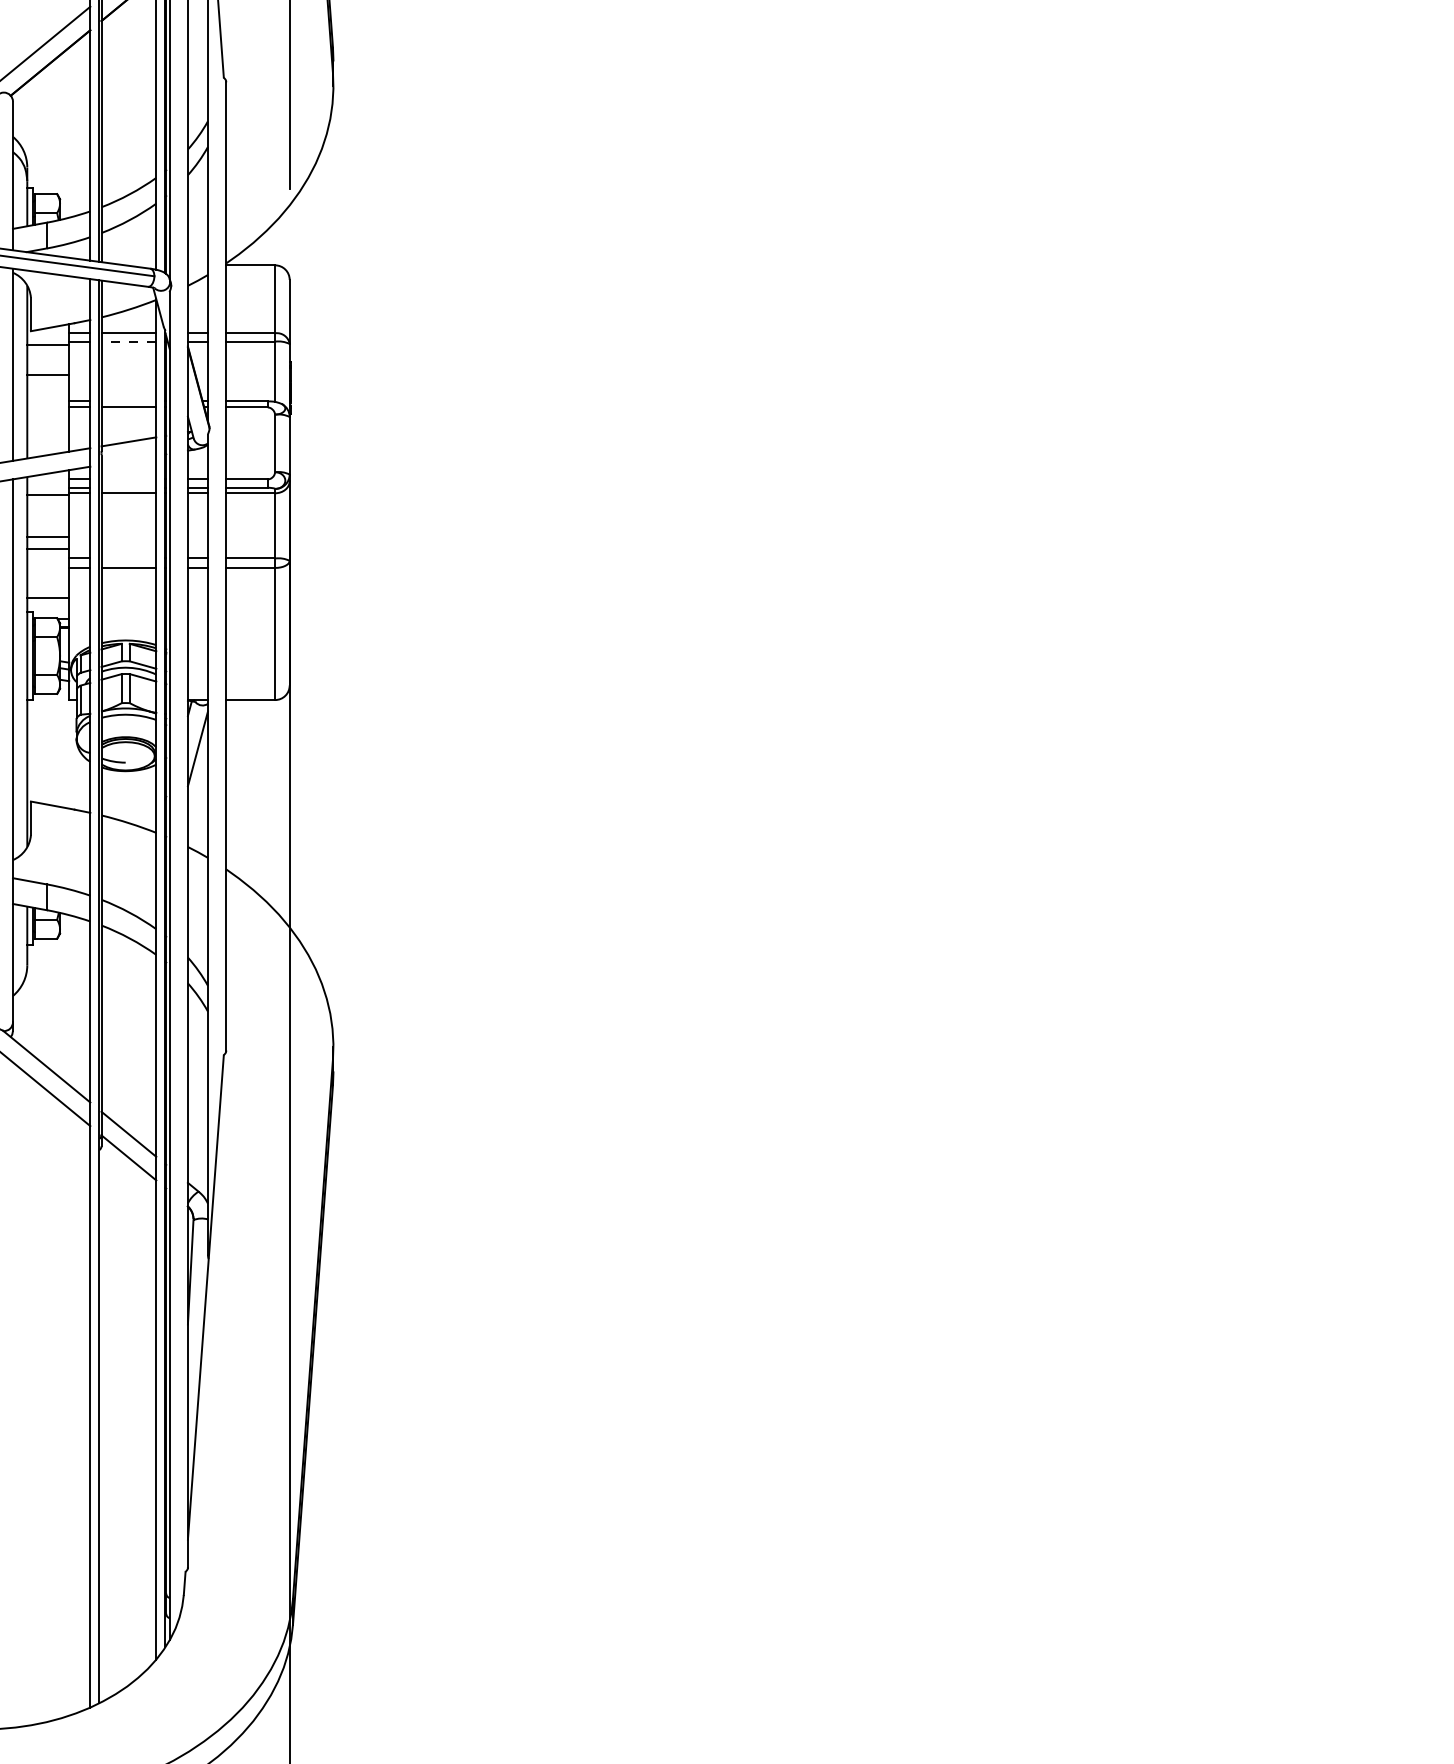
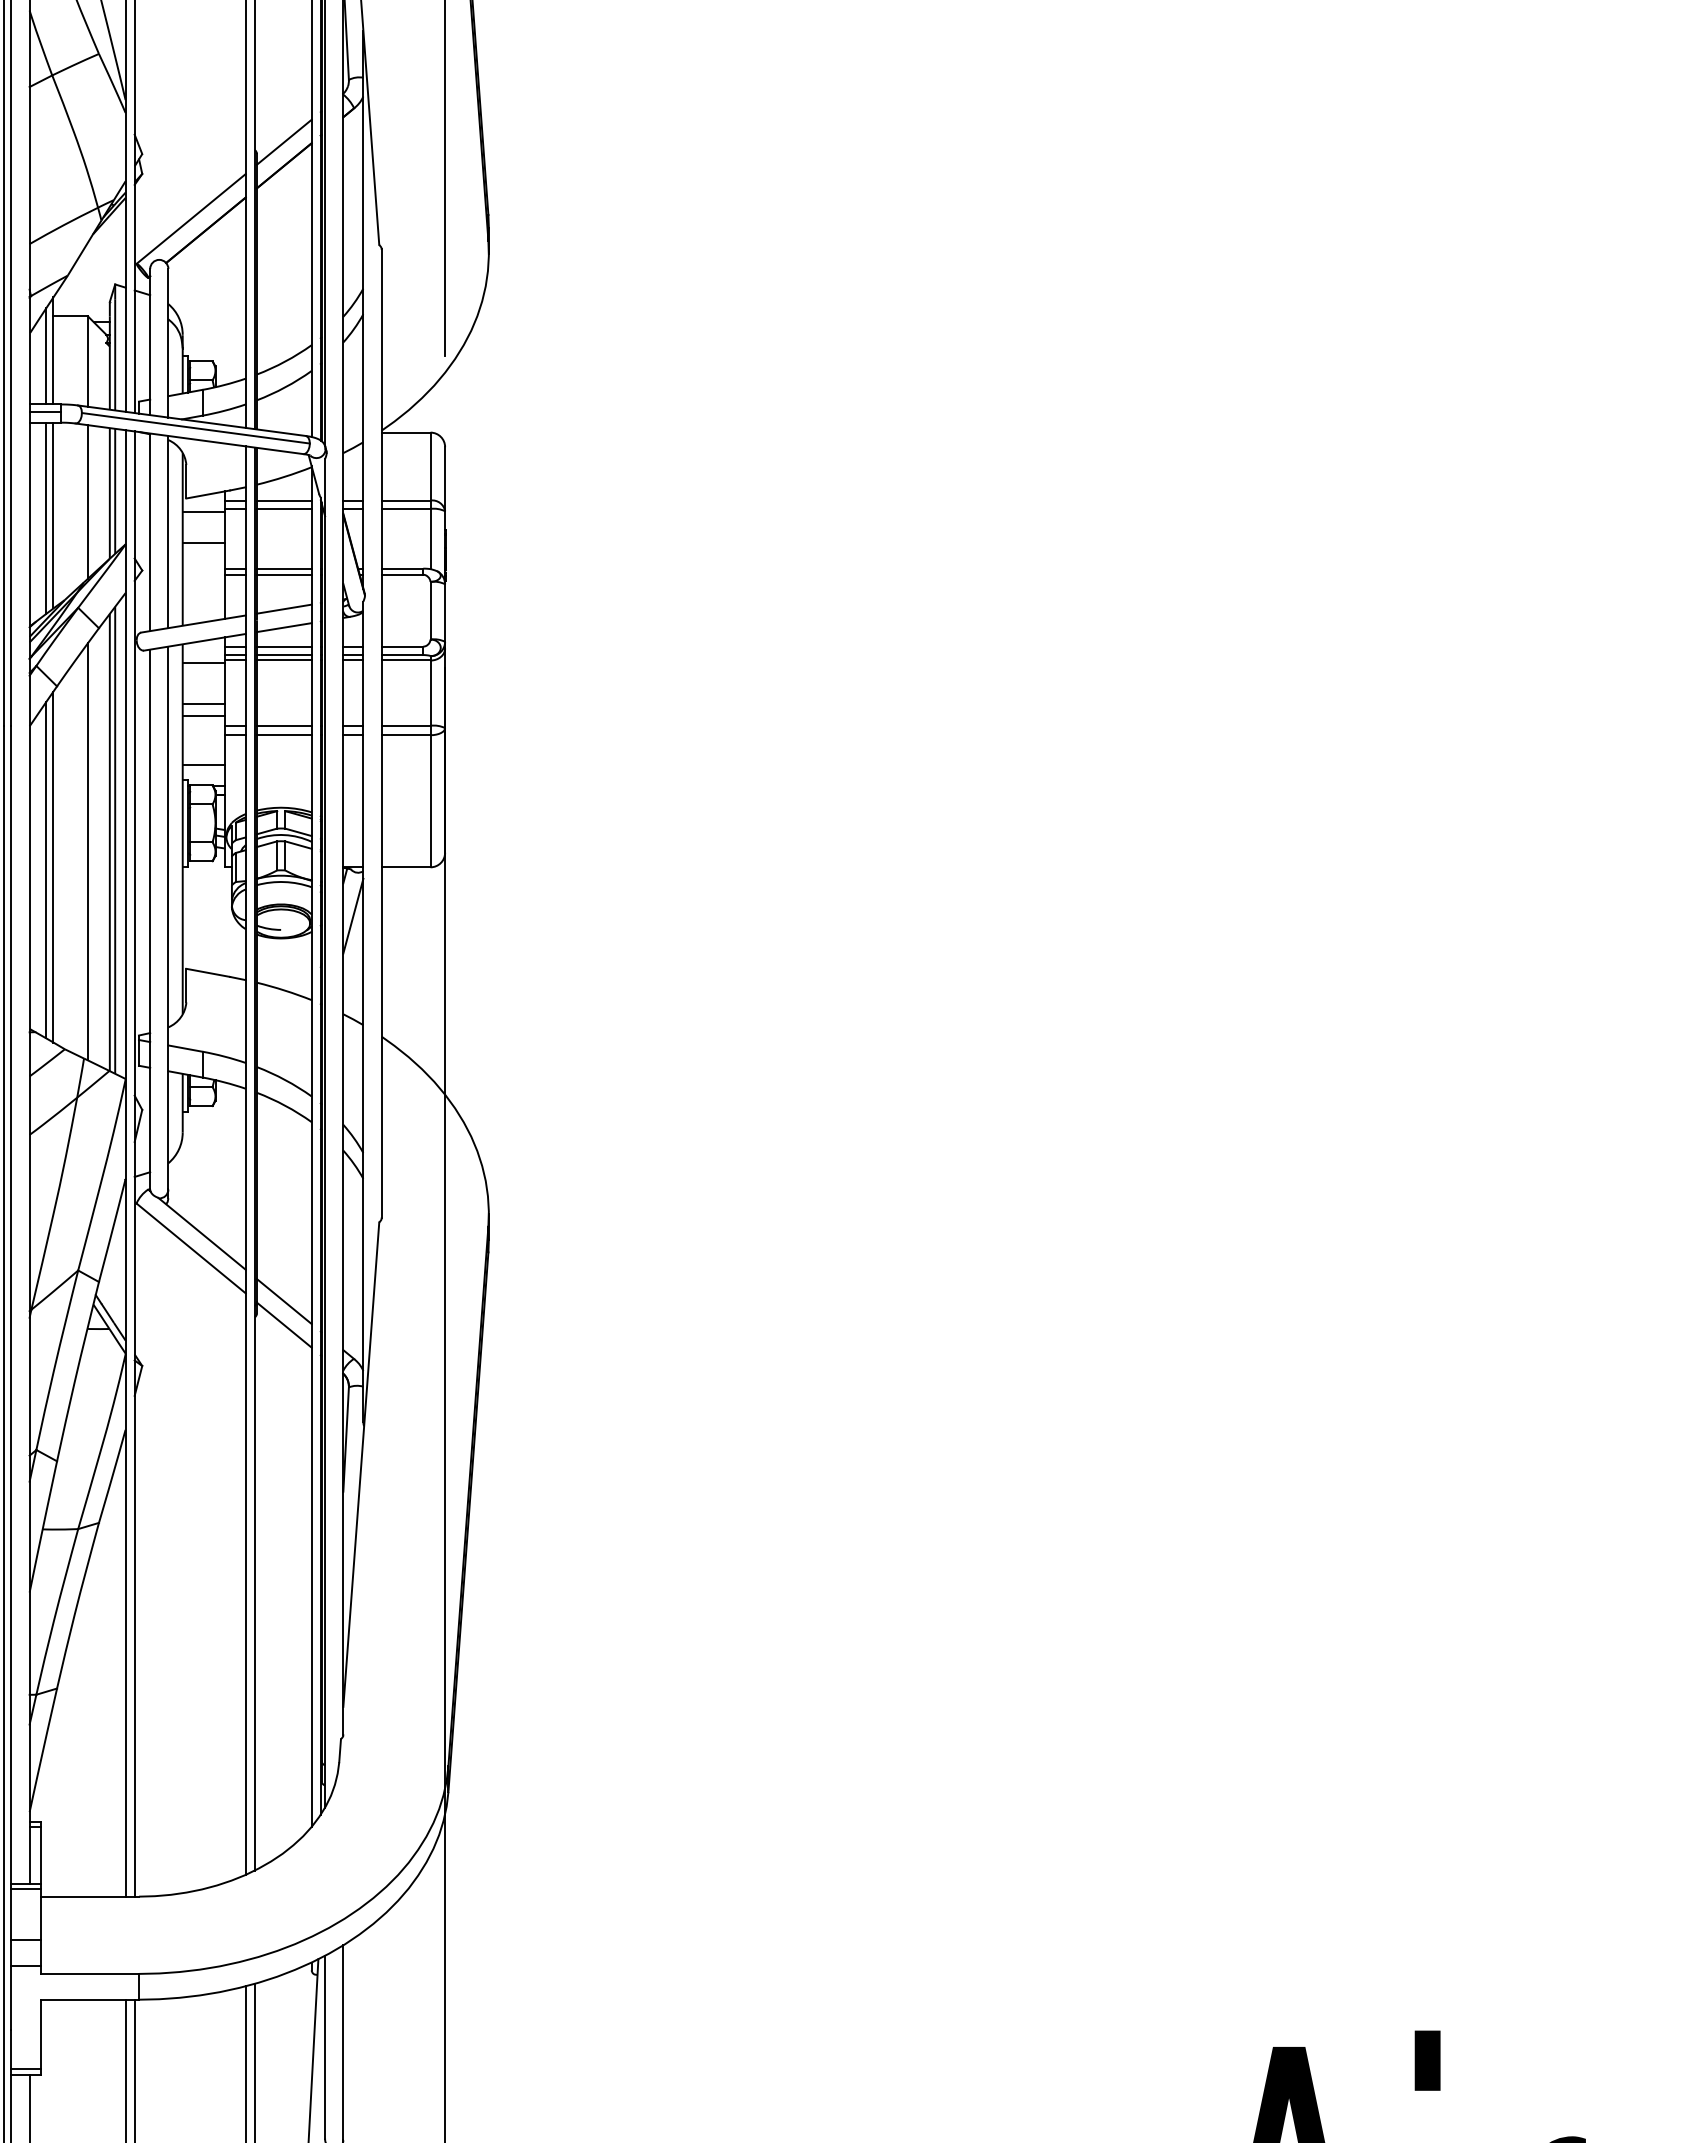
line: (128, 341) -> (283, 508), dashed -> solid
line: (128, 401) -> (283, 568), added
line: (128, 460) -> (283, 627), added
line: (128, 479) -> (283, 646), added
line: (128, 488) -> (283, 655), added
line: (128, 558) -> (283, 725), added

